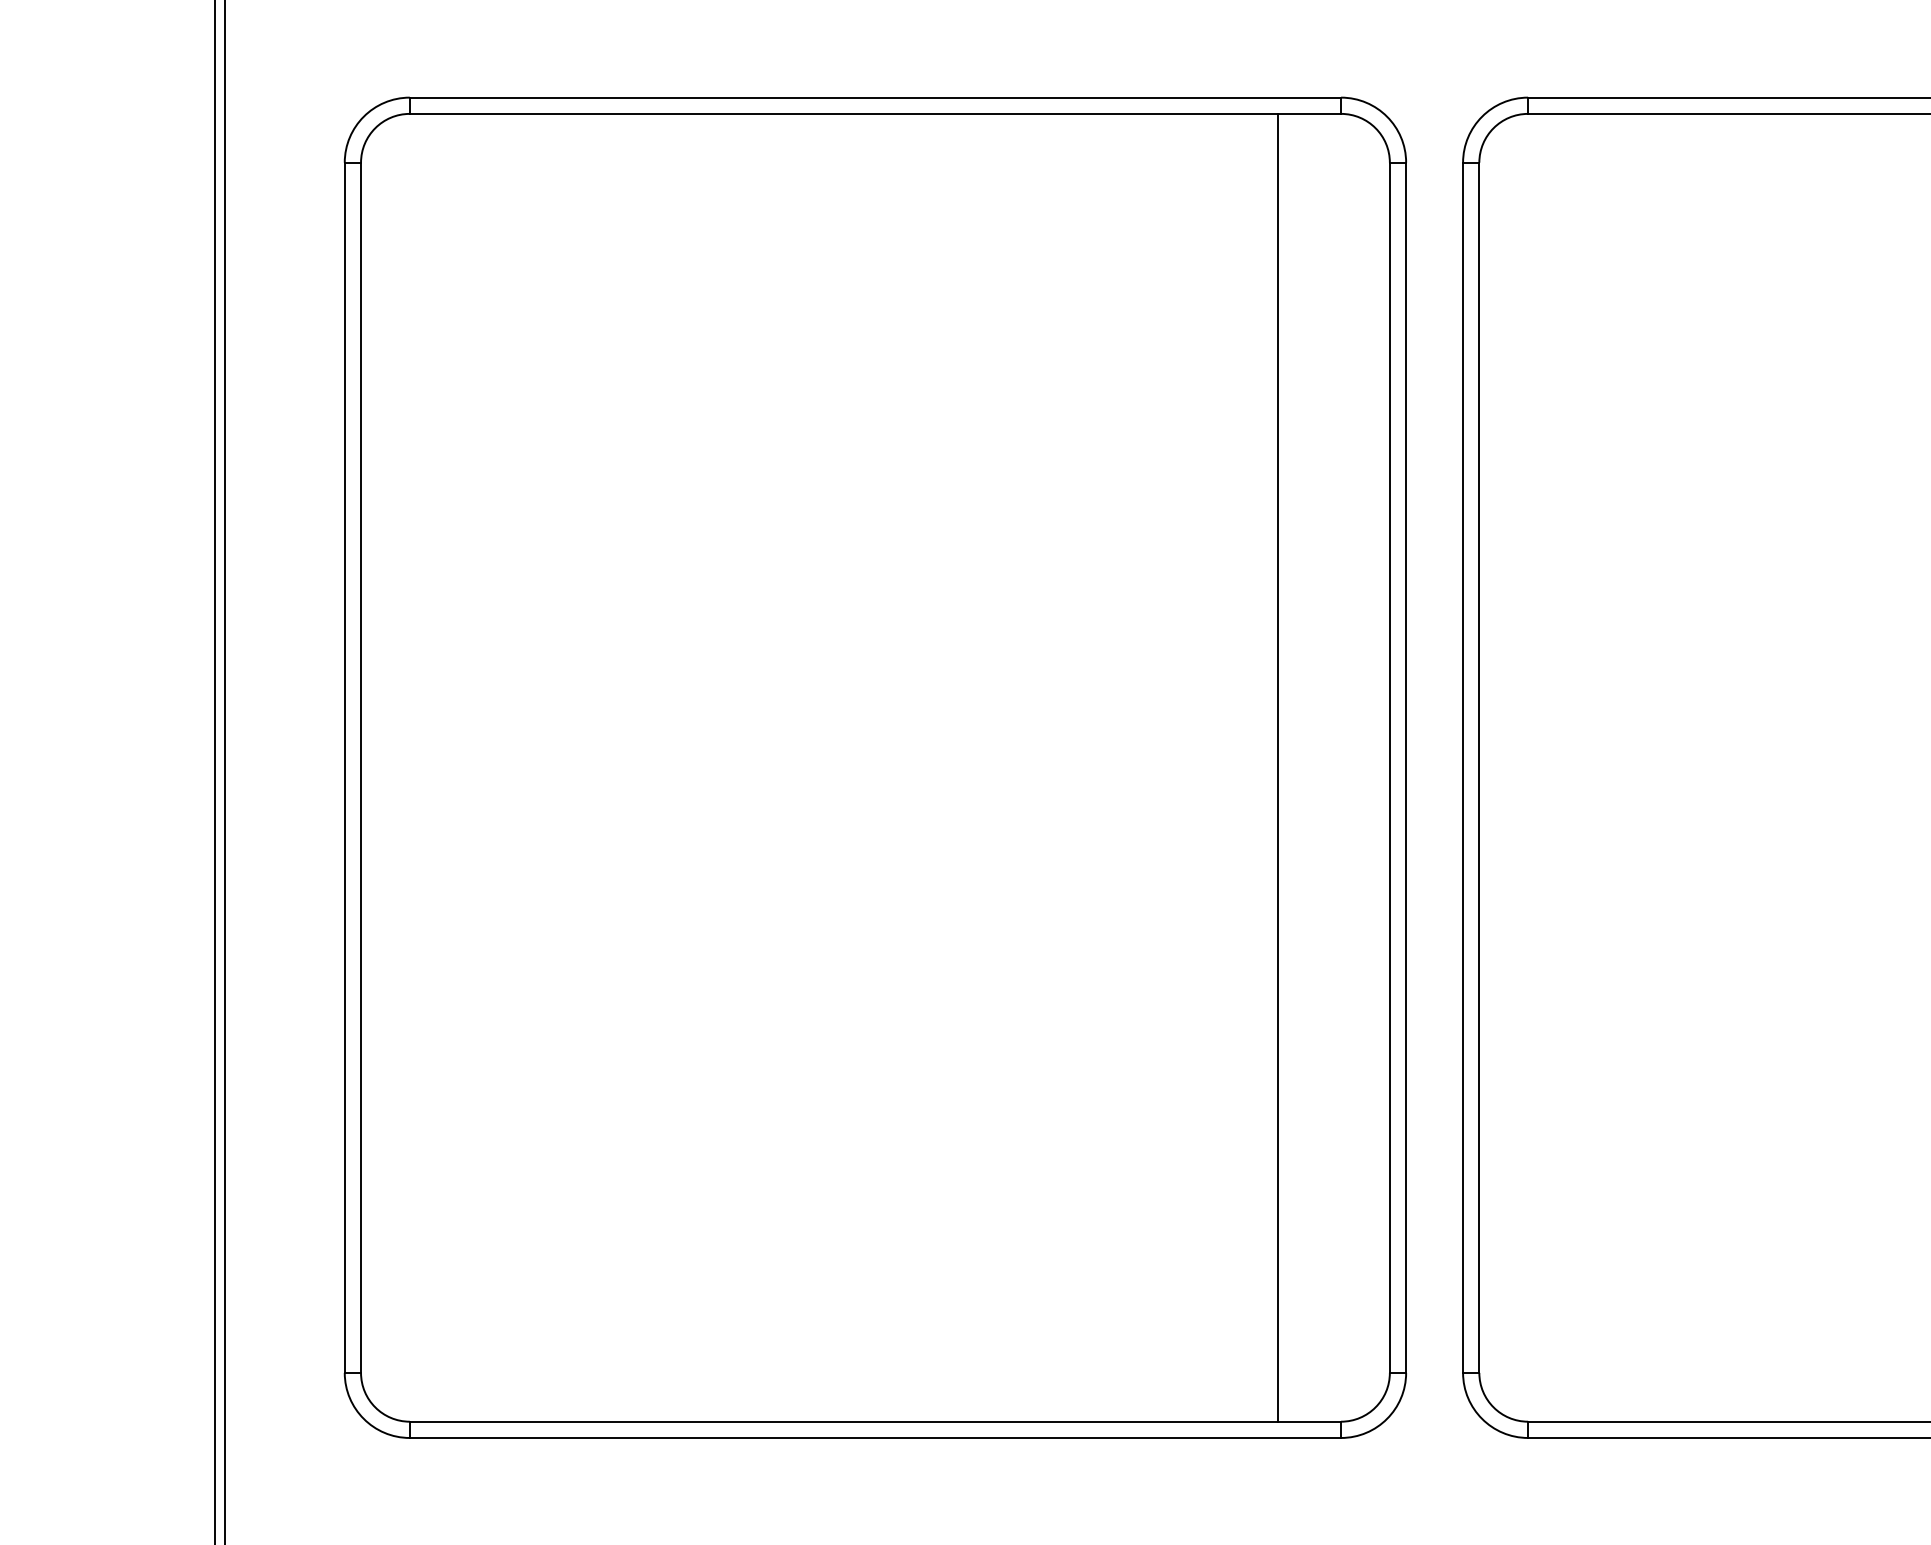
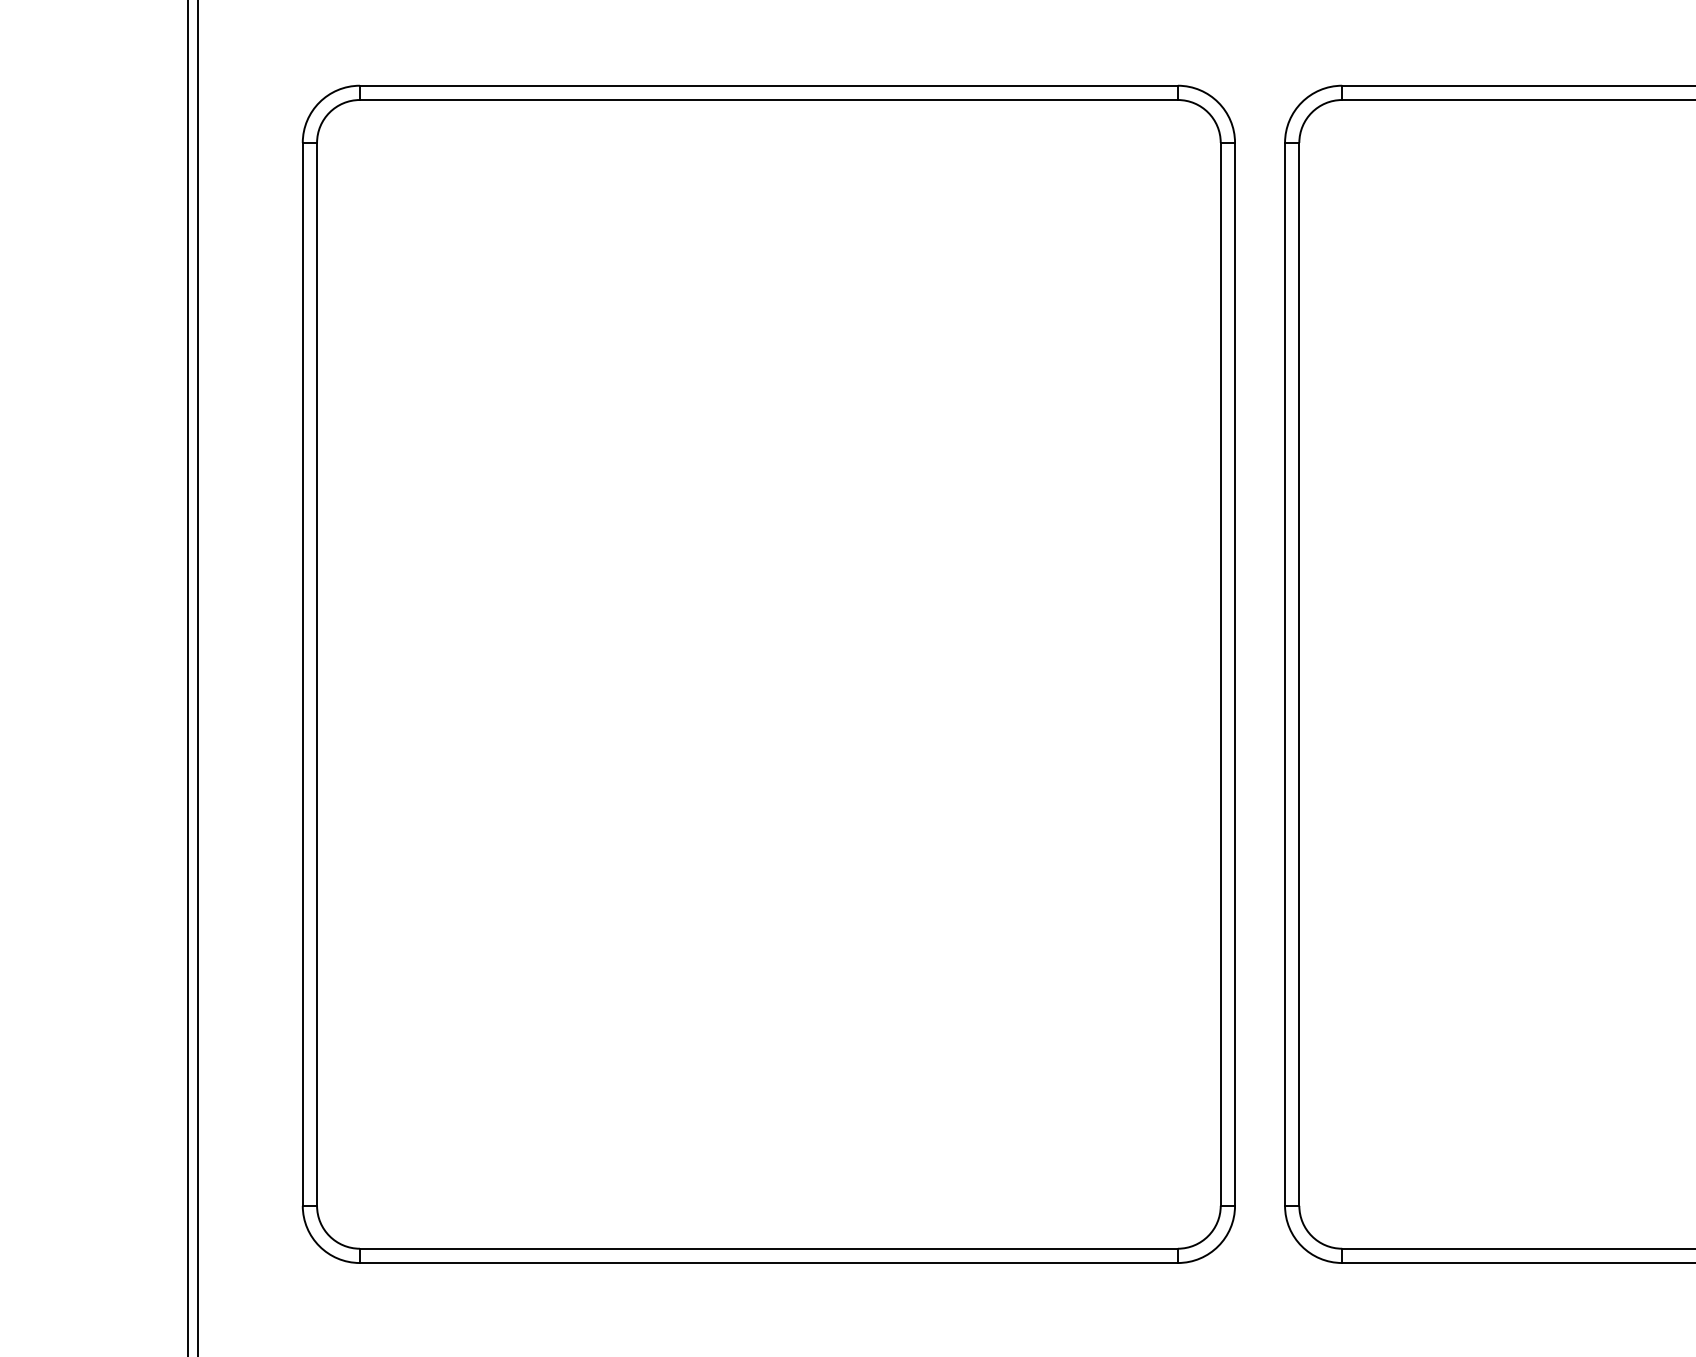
line: (1278, 766) -> (1122, 673), removed

